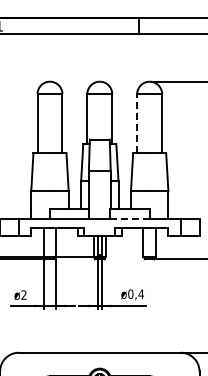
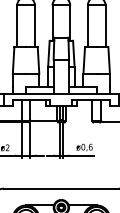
line: (137, 123) -> (88, 26), dashed -> solid
line: (129, 218) -> (82, 93), dashed -> solid
text: (140, 293) -> (90, 146), 0,4 -> 0,6

